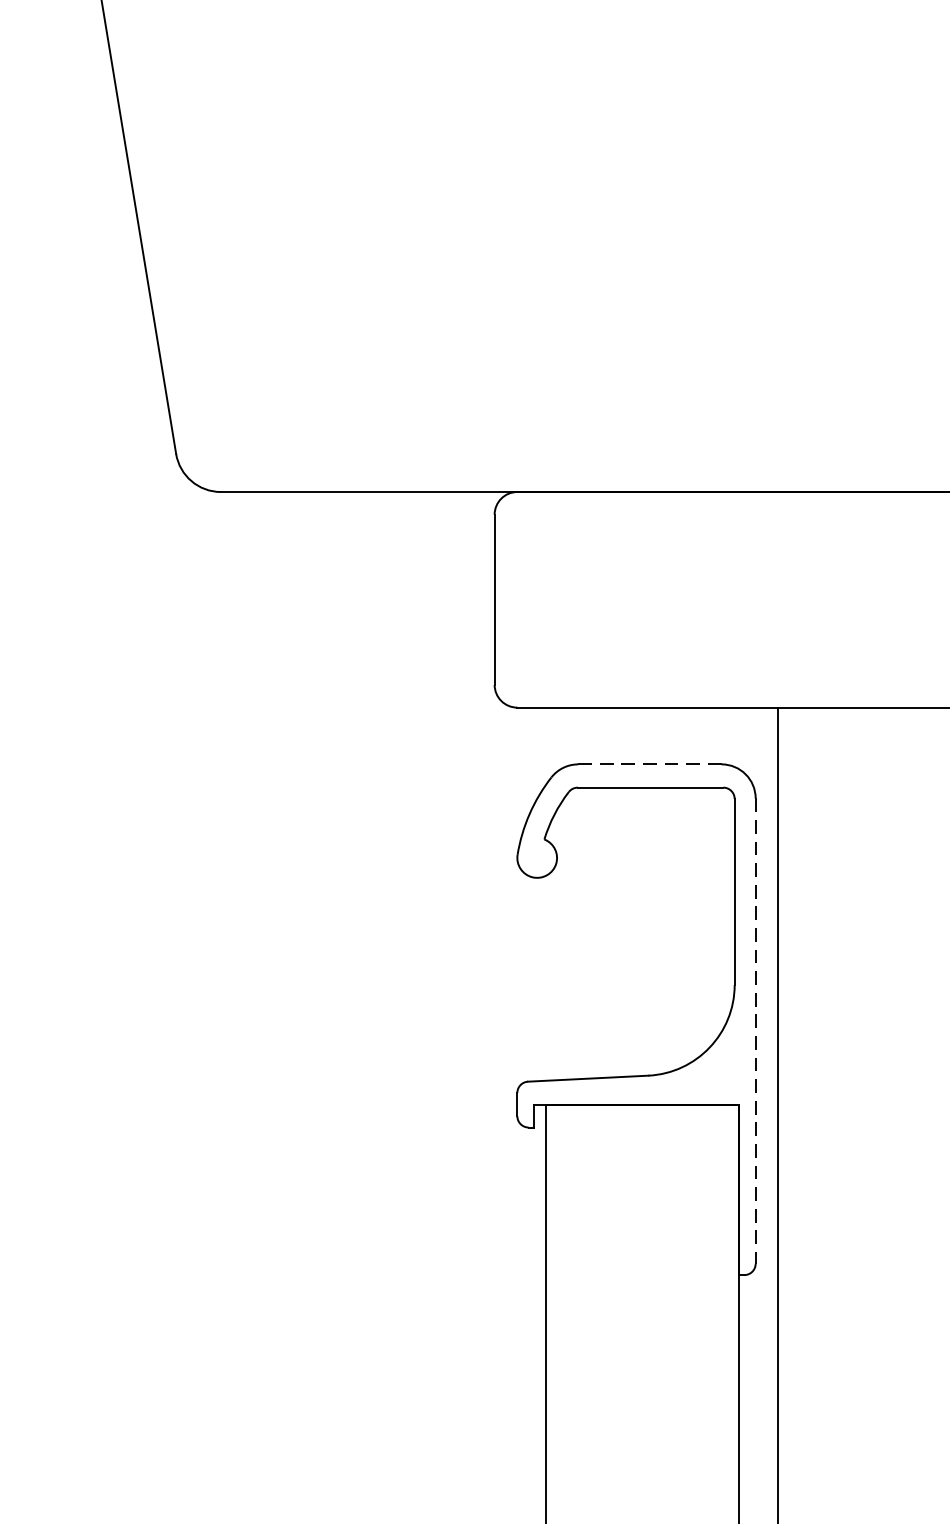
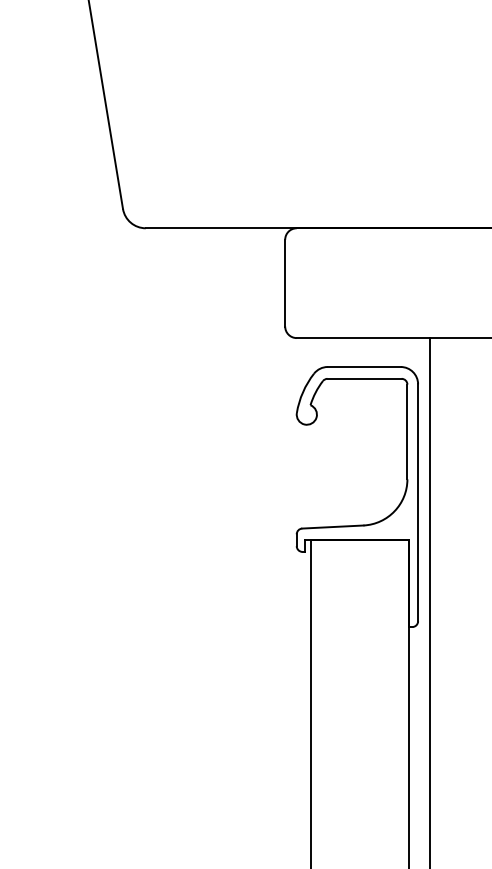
line: (650, 763) -> (364, 366), dashed -> solid
line: (756, 1032) -> (418, 503), dashed -> solid

